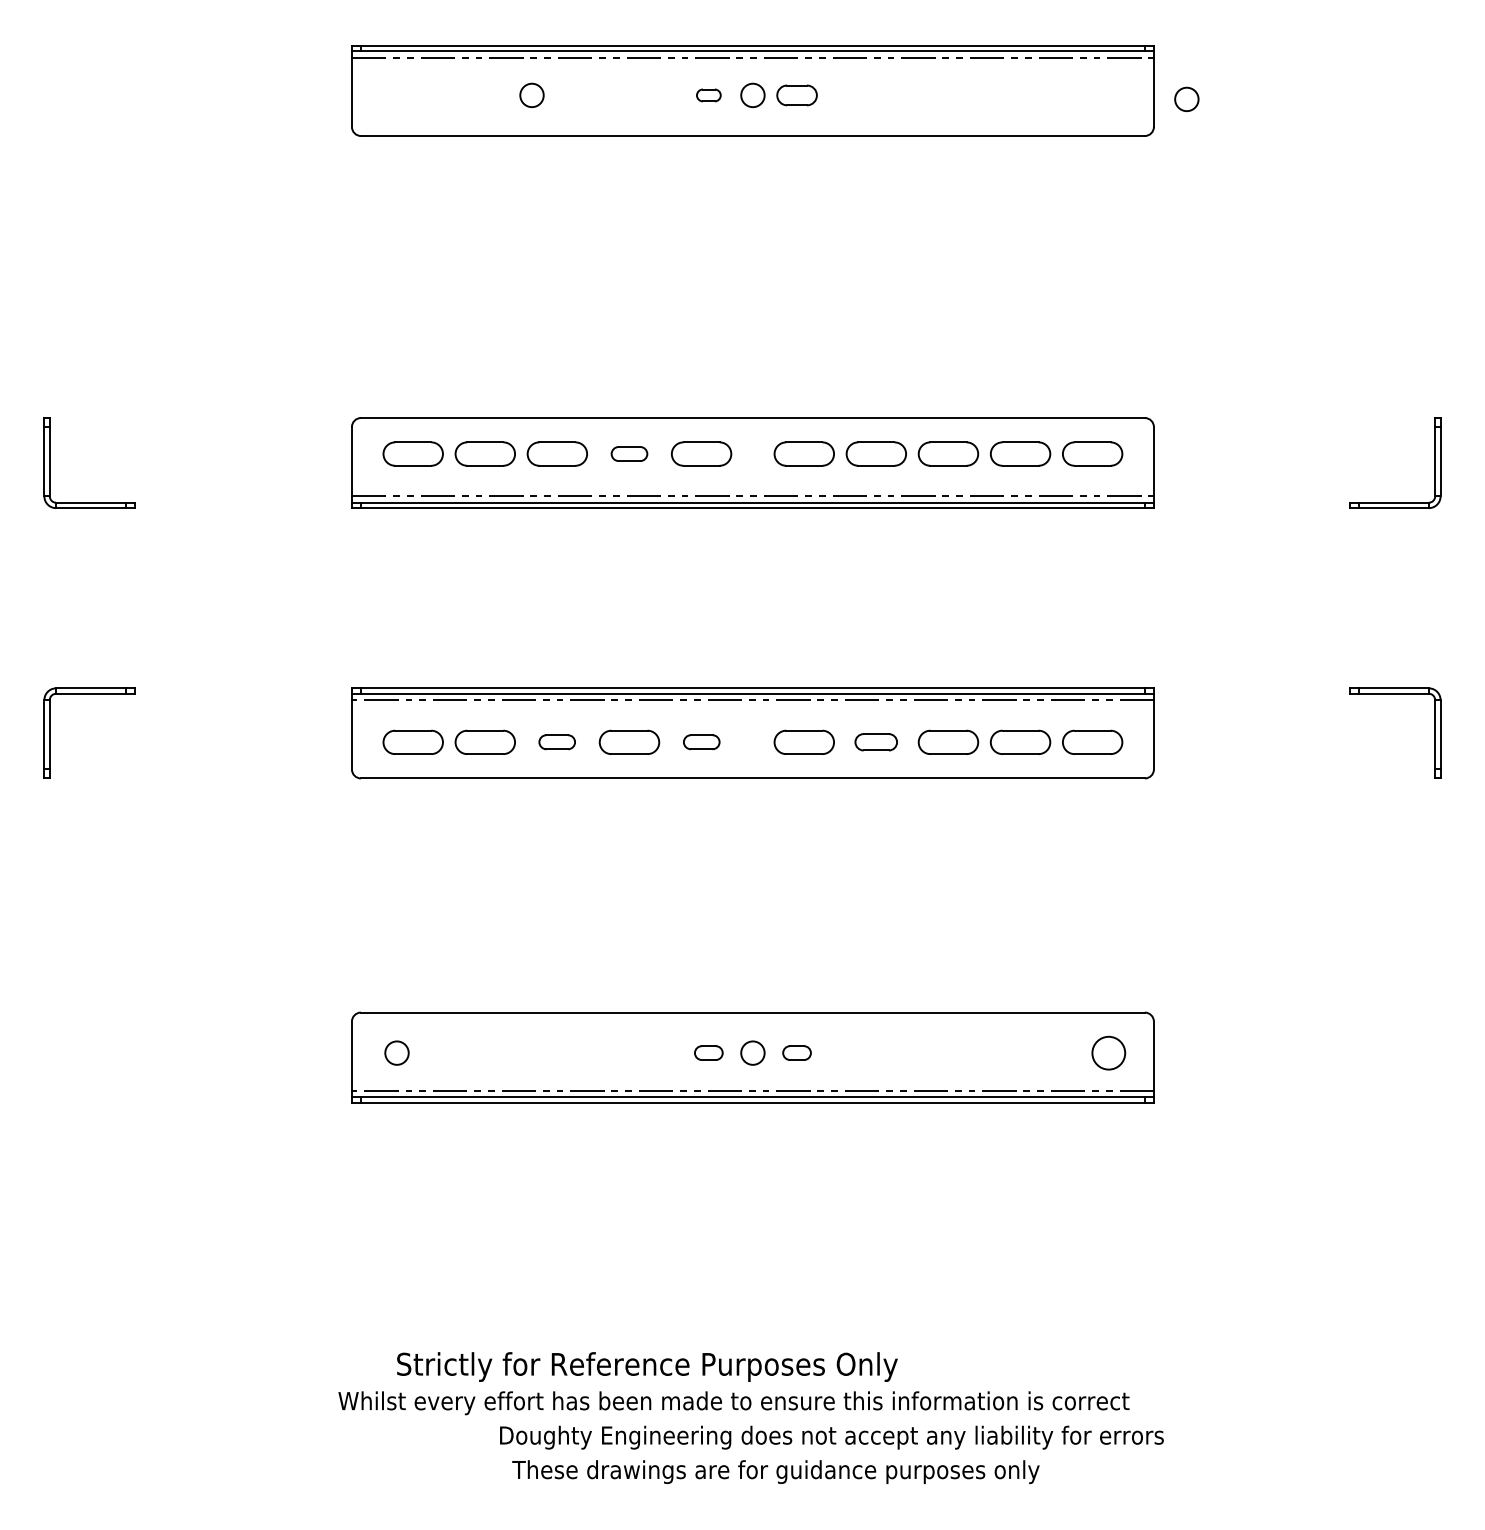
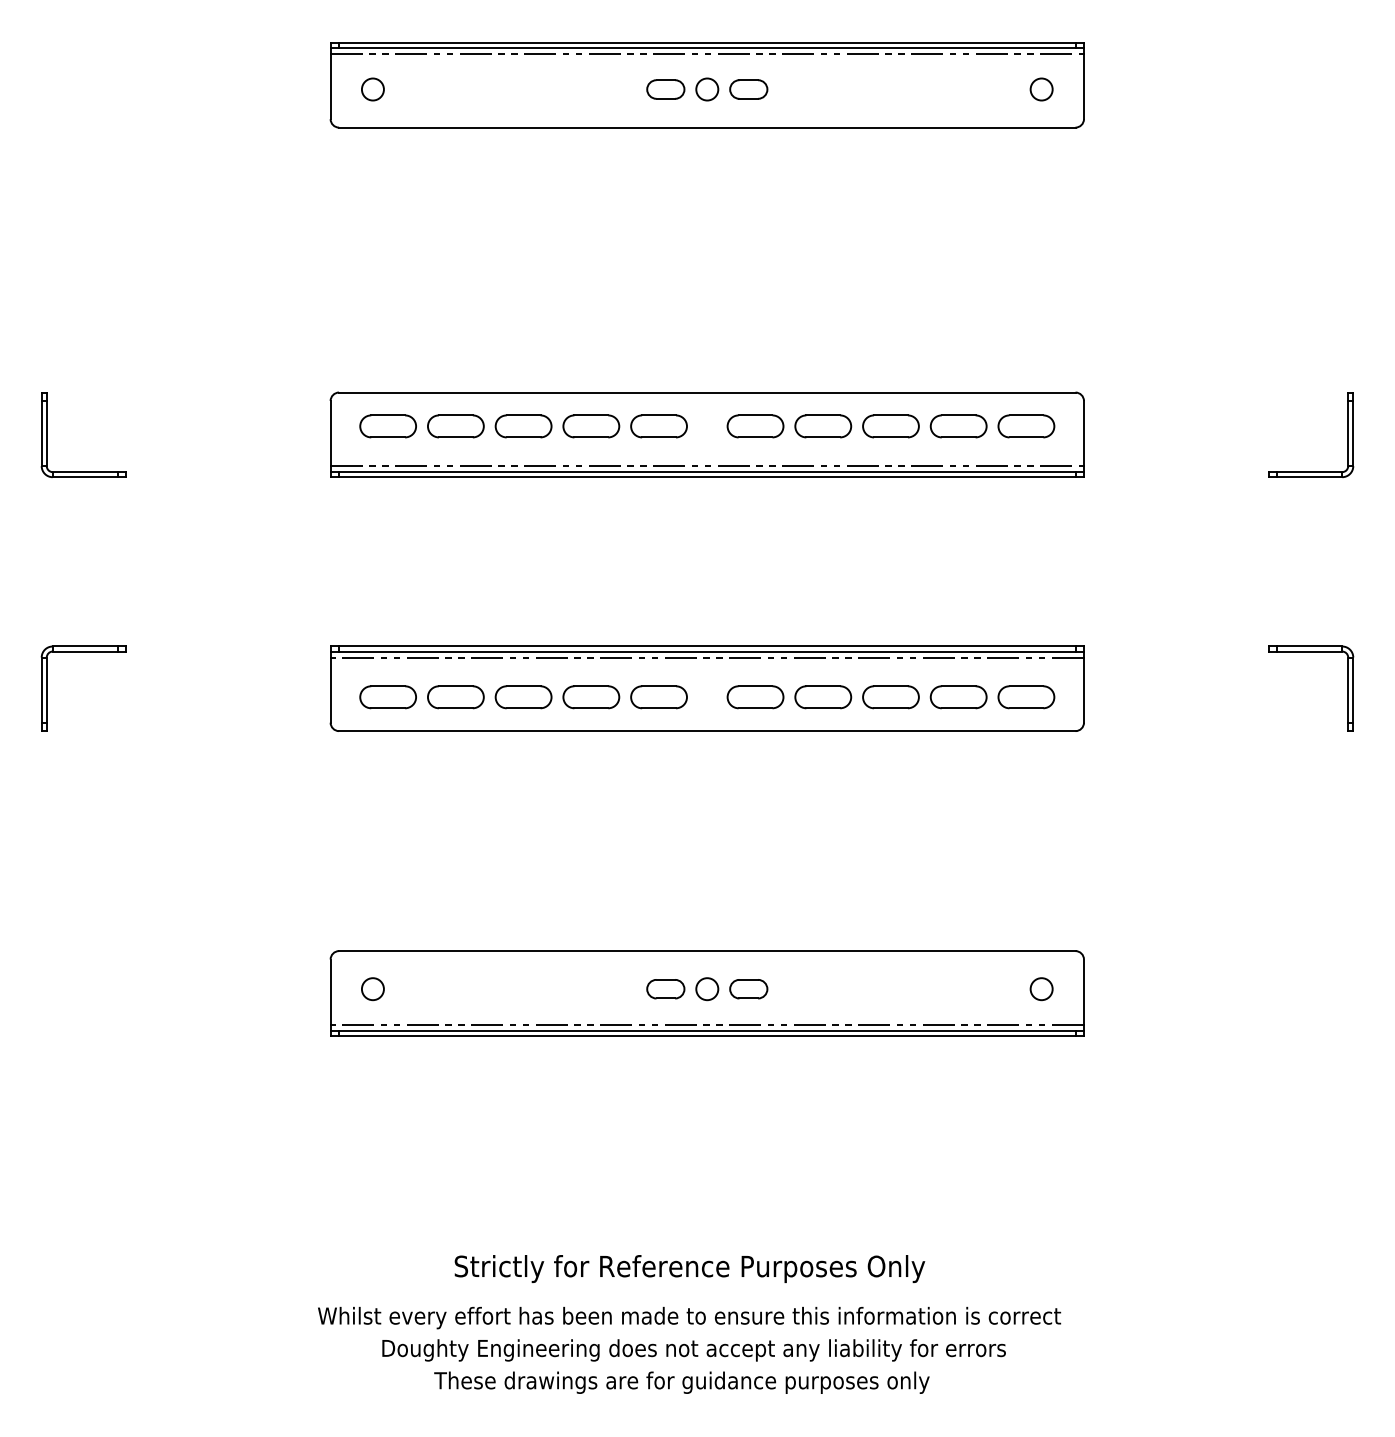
circle: (531, 94) -> (372, 88), moved
part: (708, 95) -> (665, 89), size x1.67
circle: (1186, 98) -> (1041, 88), moved
part: (629, 453) -> (591, 425), size x1.67
part: (556, 741) -> (522, 696), size x1.67
part: (701, 741) -> (658, 696), size x1.67
part: (875, 741) -> (822, 696), size x1.43
part: (708, 1052) -> (665, 988), size x1.43
part: (796, 1052) -> (748, 988), size x1.43
circle: (1108, 1052) -> (1041, 988), size x0.71
text: (647, 1366) -> (689, 1268), moved
text: (831, 1437) -> (693, 1350), moved
text: (775, 1471) -> (681, 1382), moved

